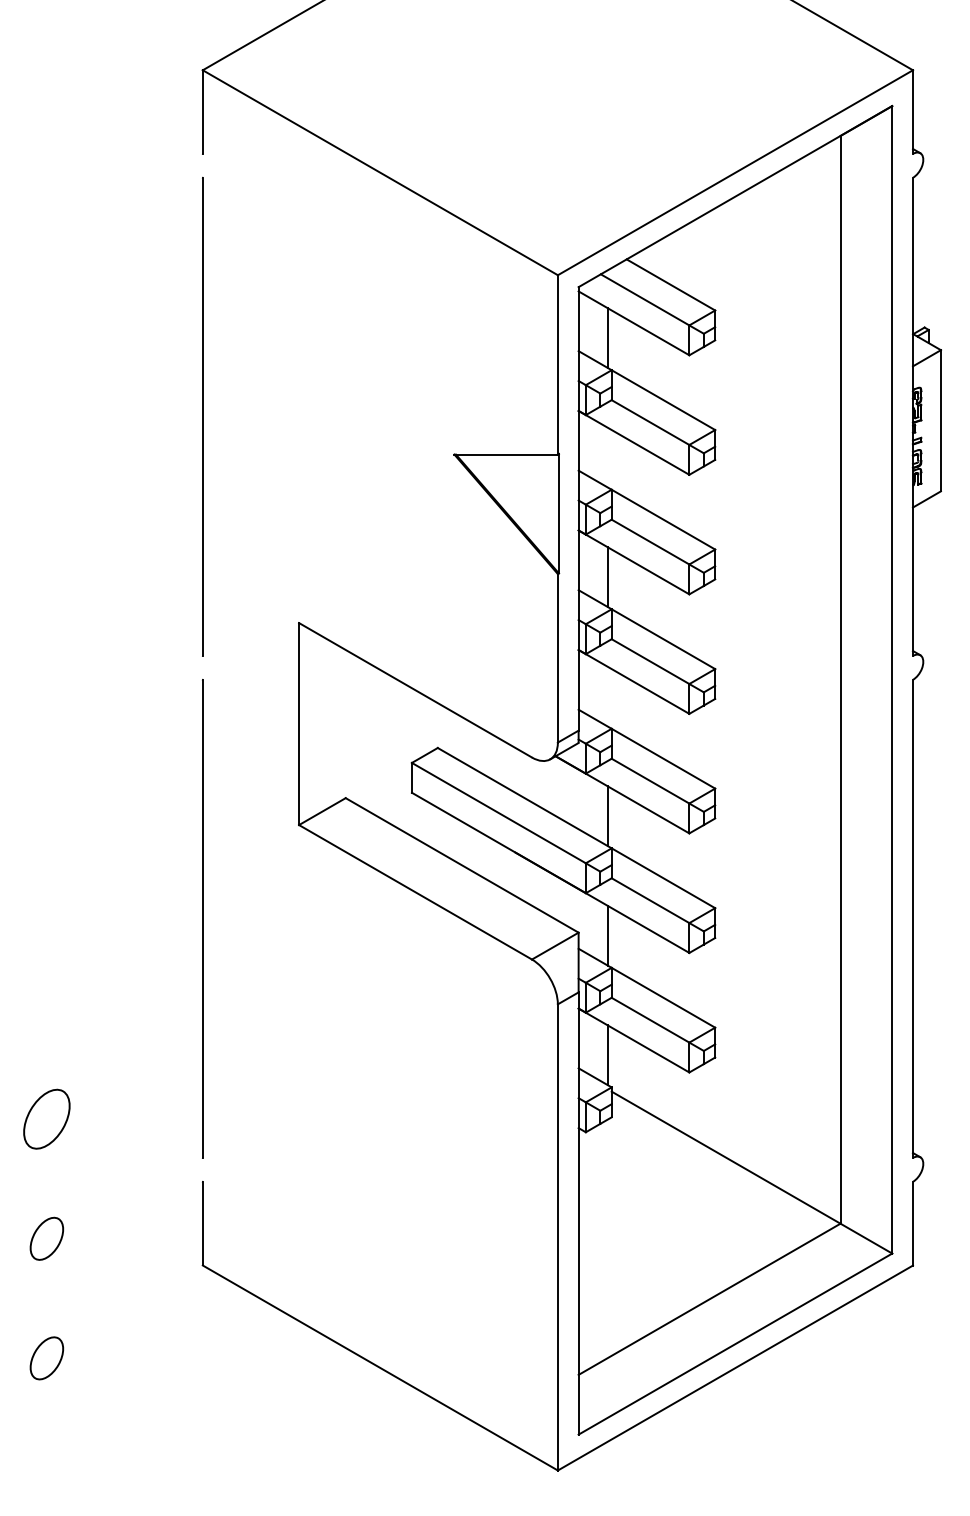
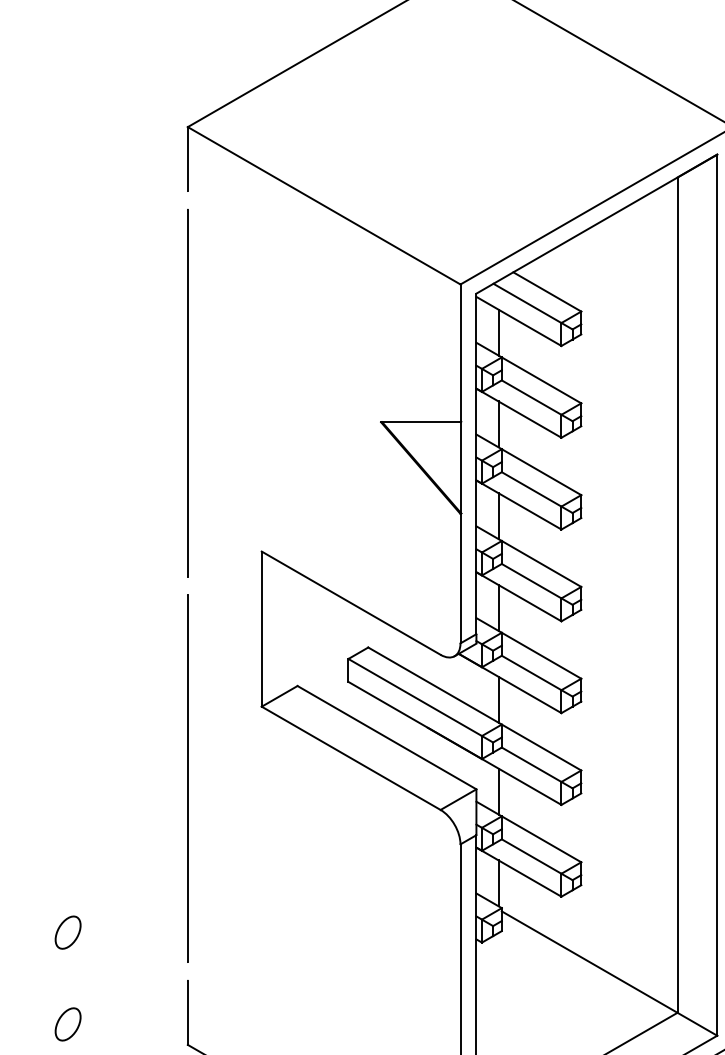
line: (607, 457) -> (498, 424), added
line: (607, 696) -> (498, 607), added
part: (46, 1119) -> (67, 932), size x0.71

